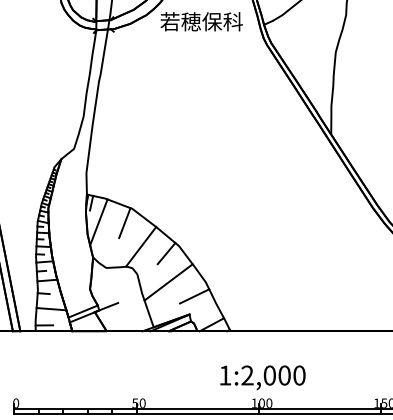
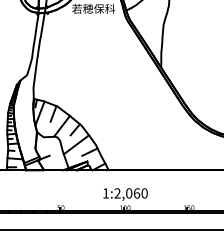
text: (283, 375) -> (136, 193), 1:2,000 -> 1:2,060

